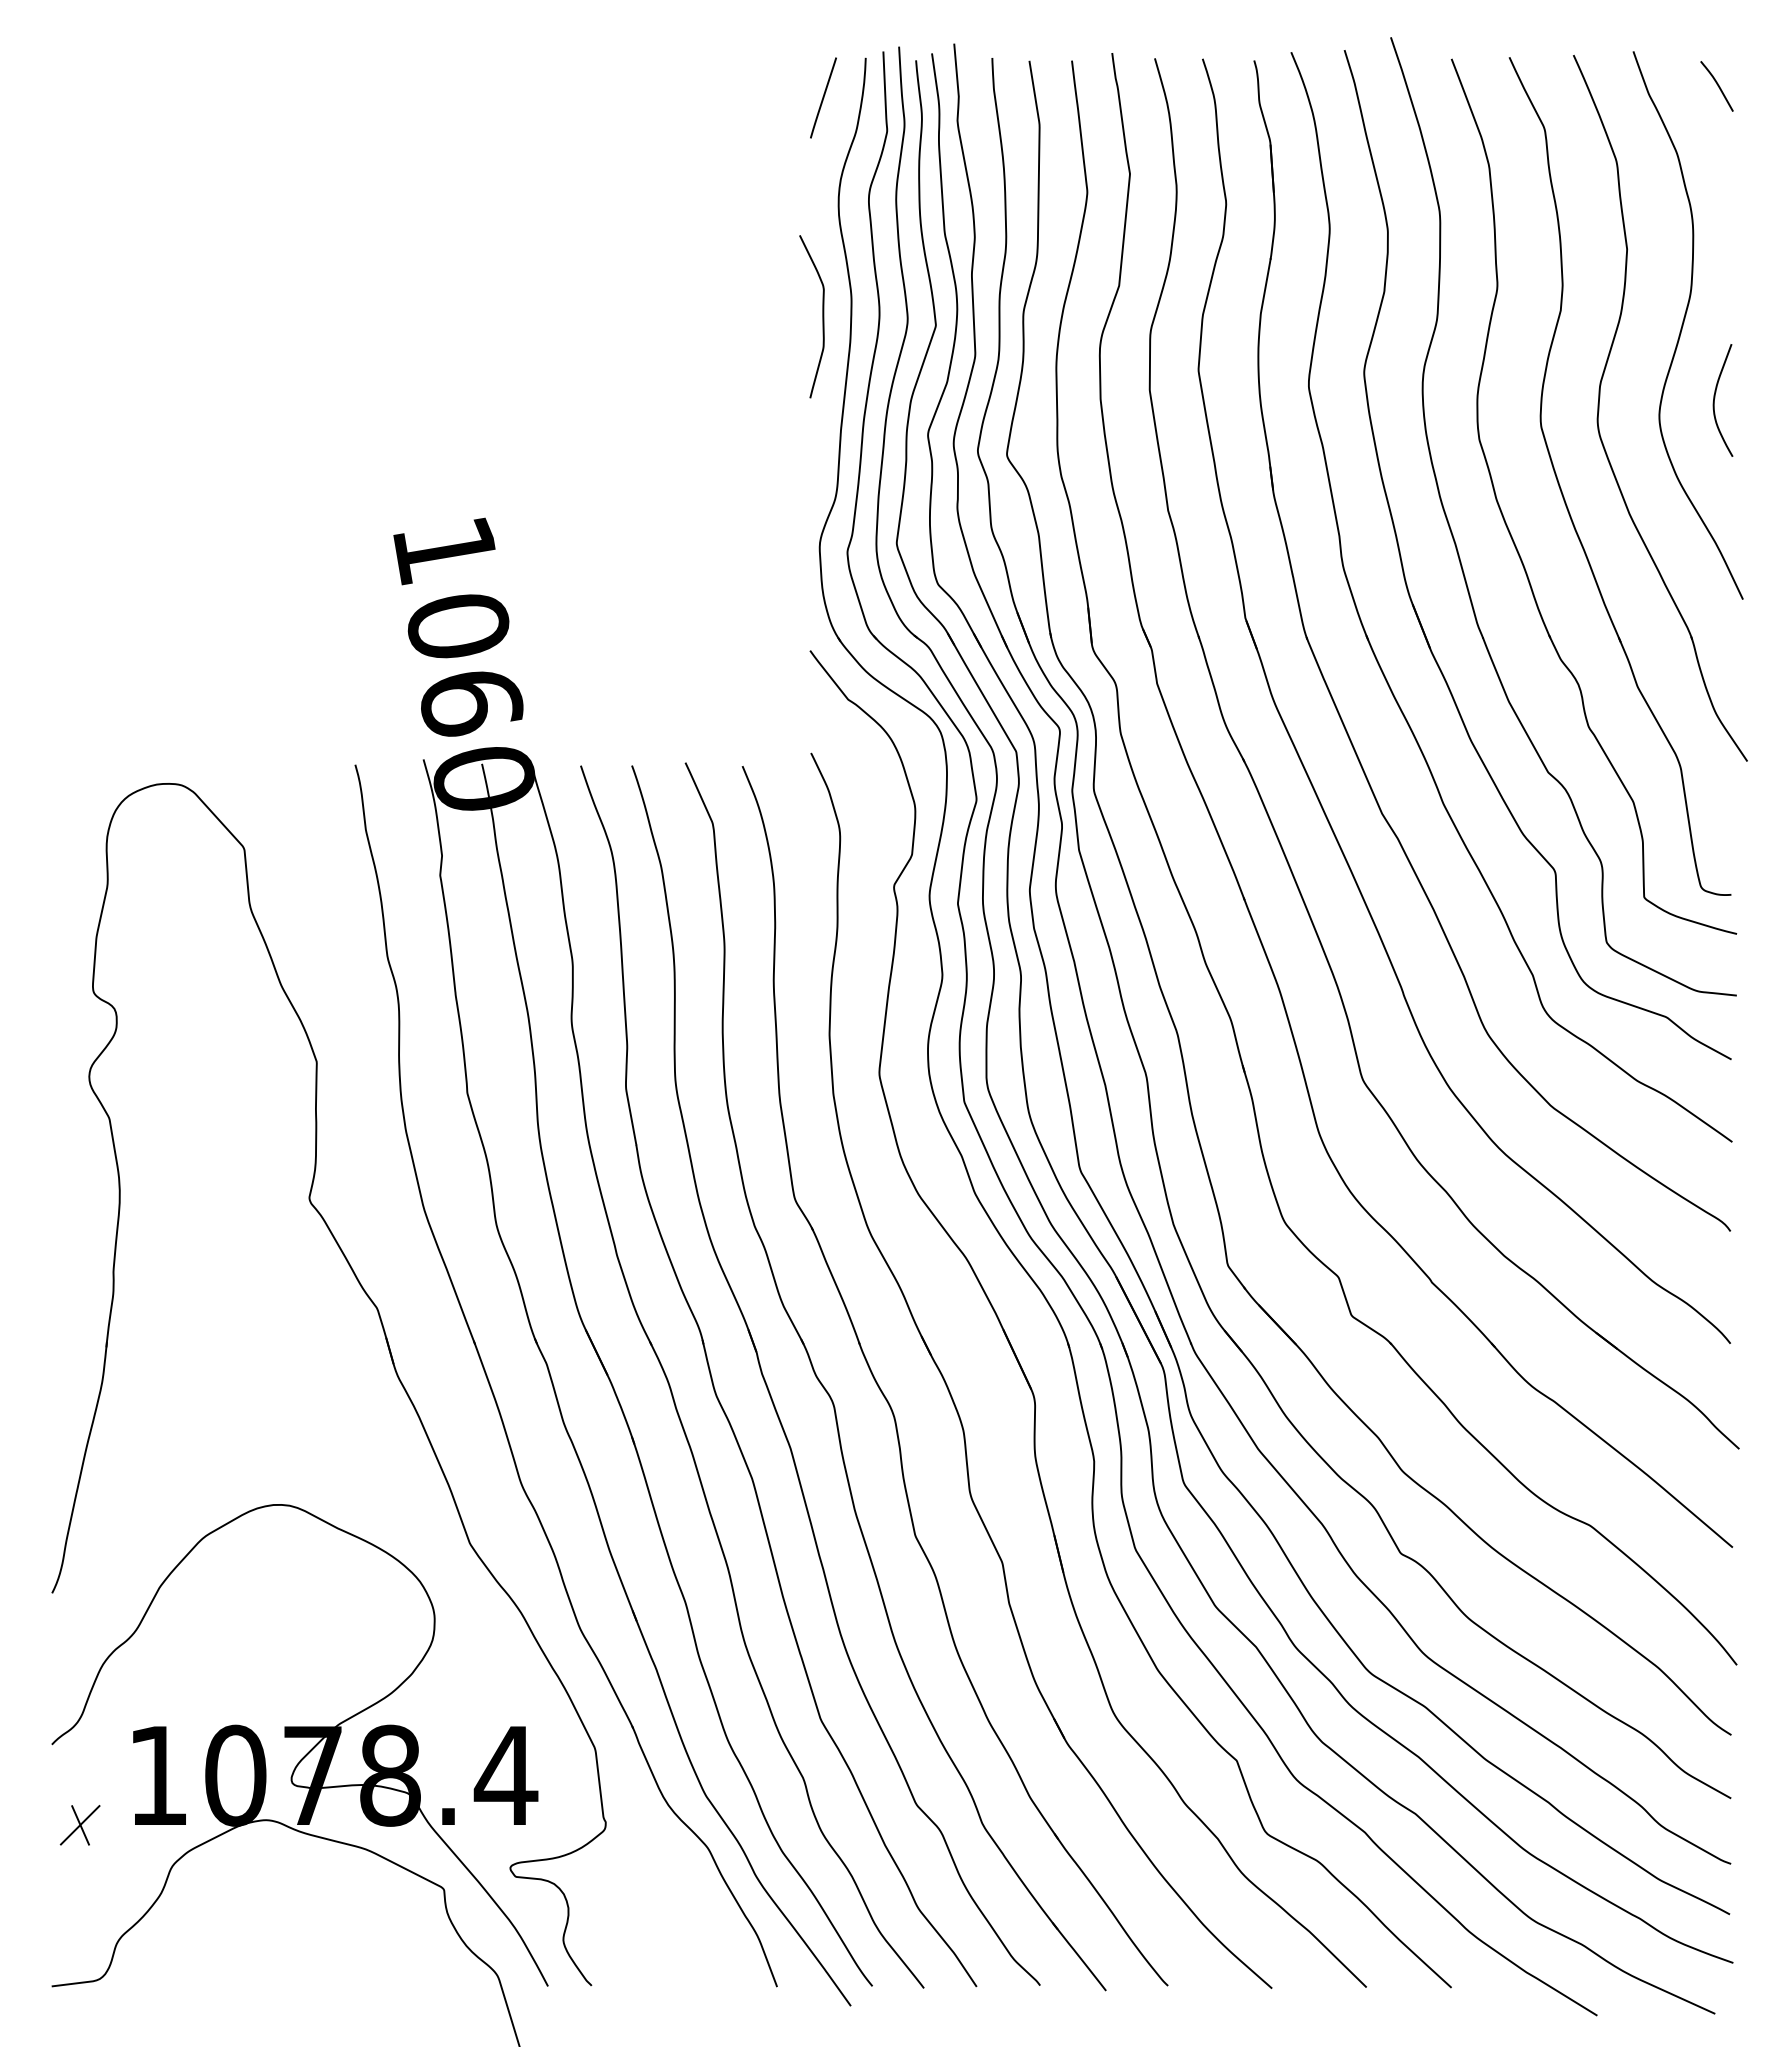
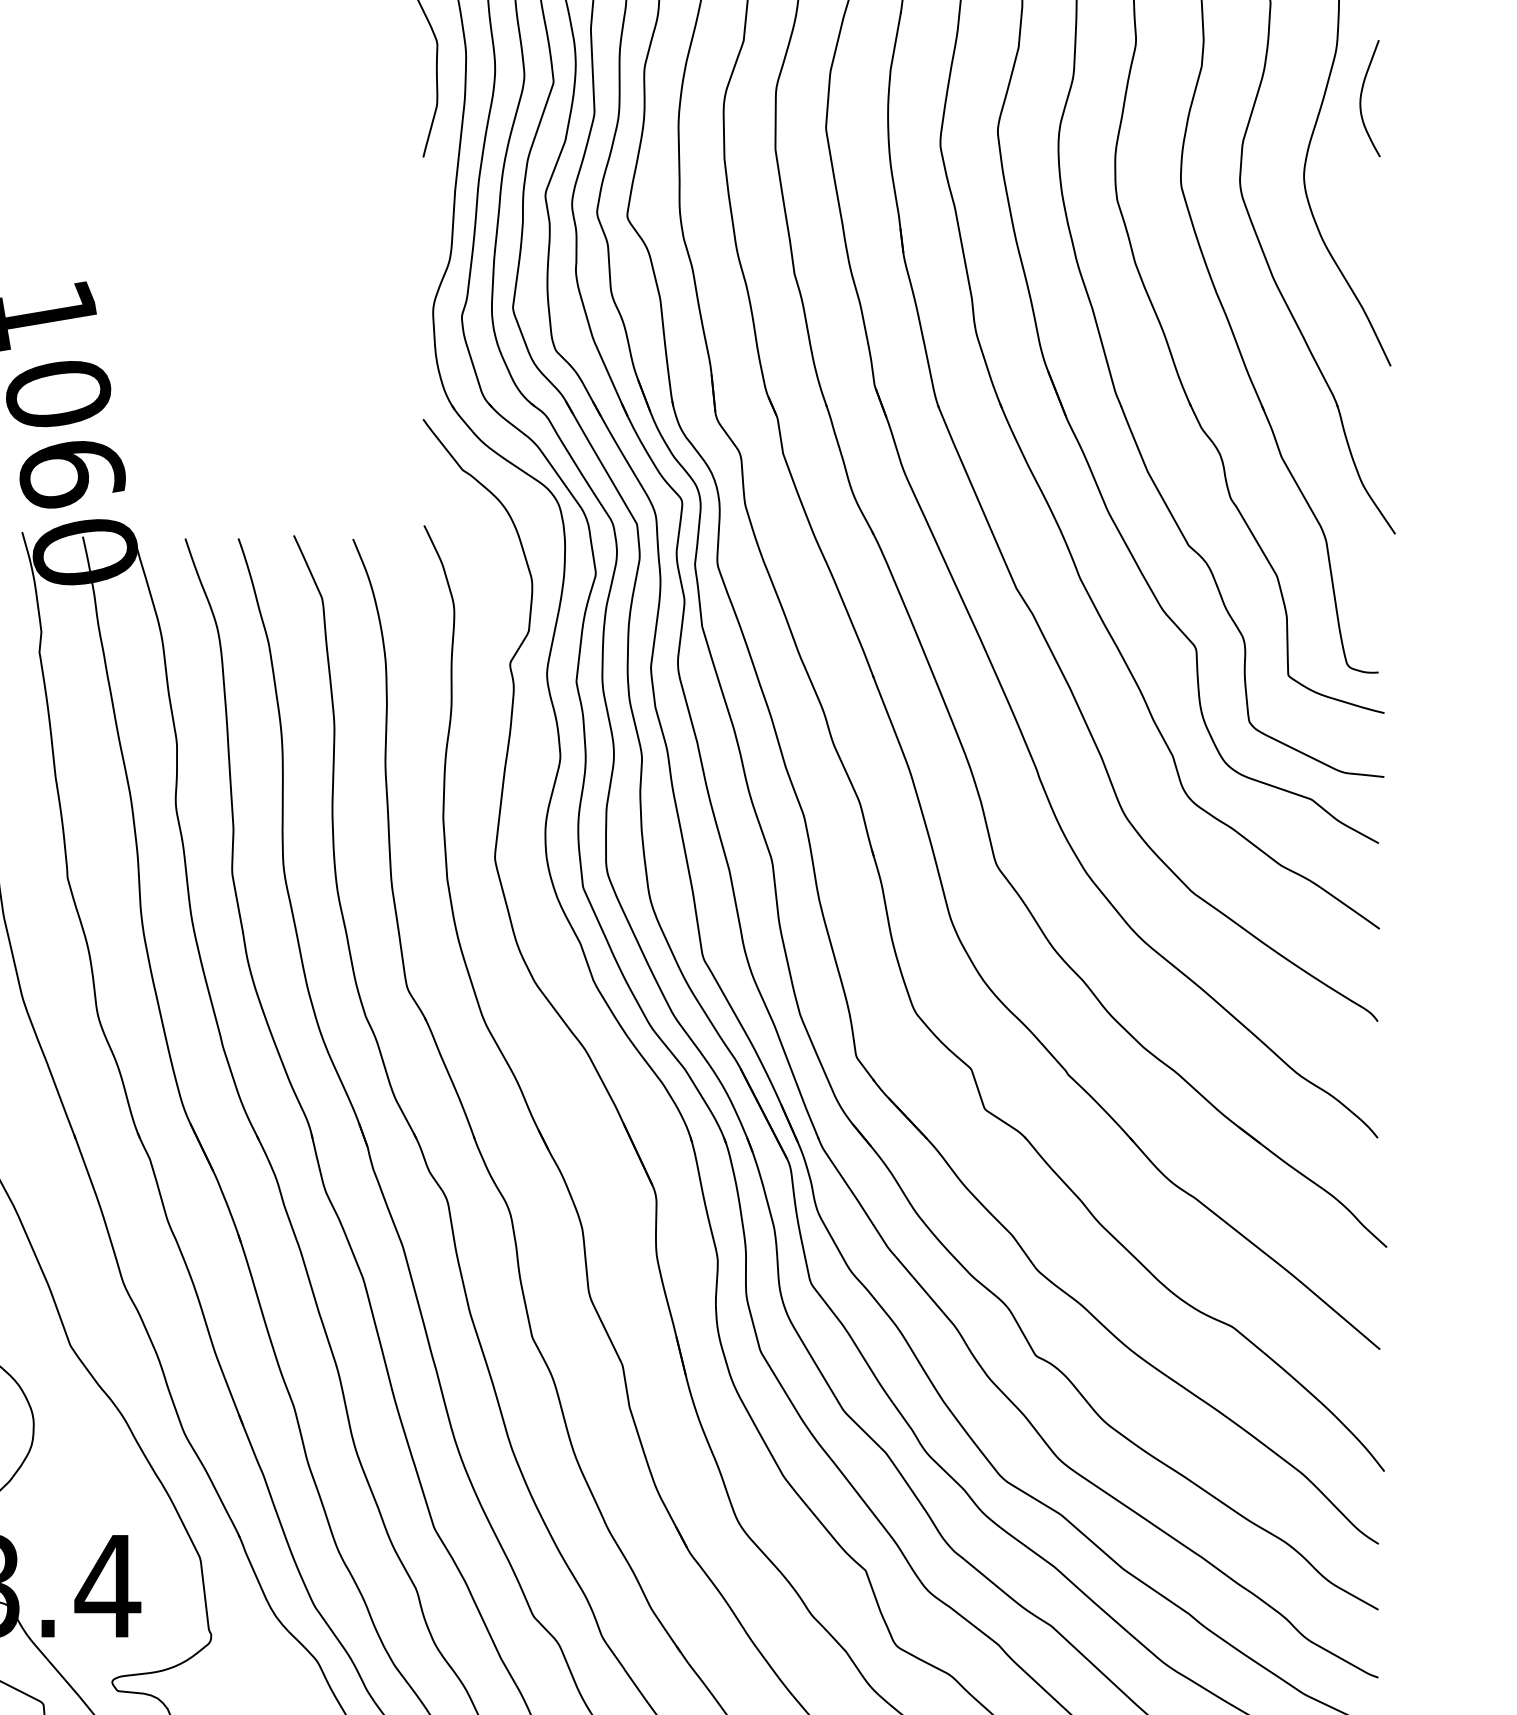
curve: (1715, 398) -> (1362, 96), moved

